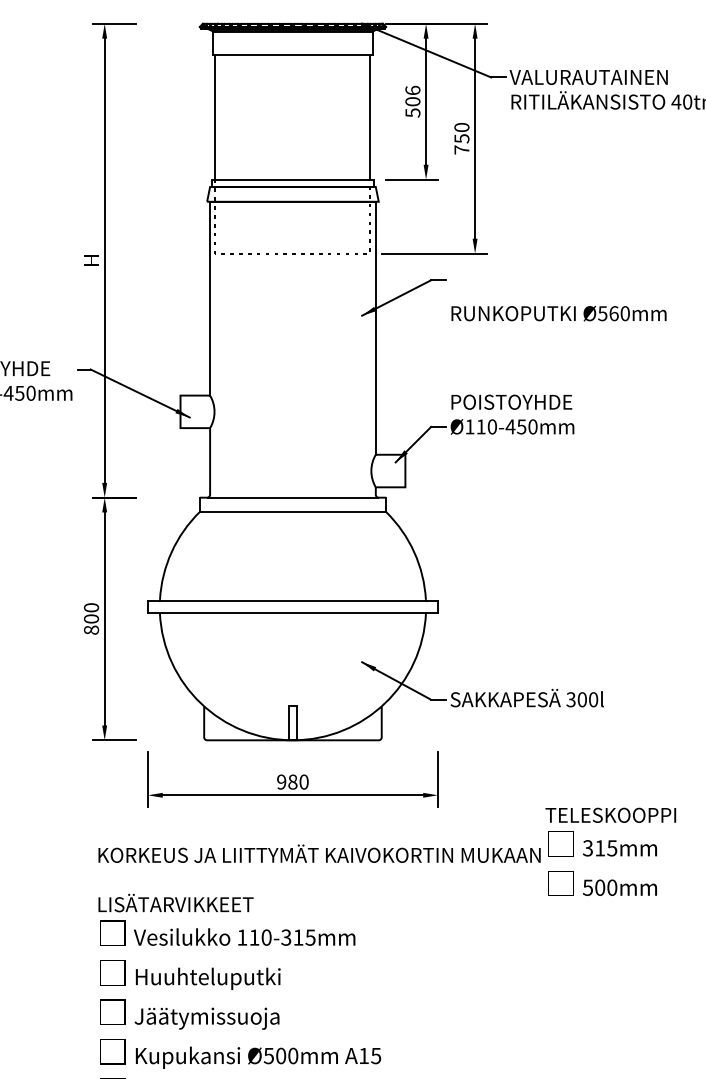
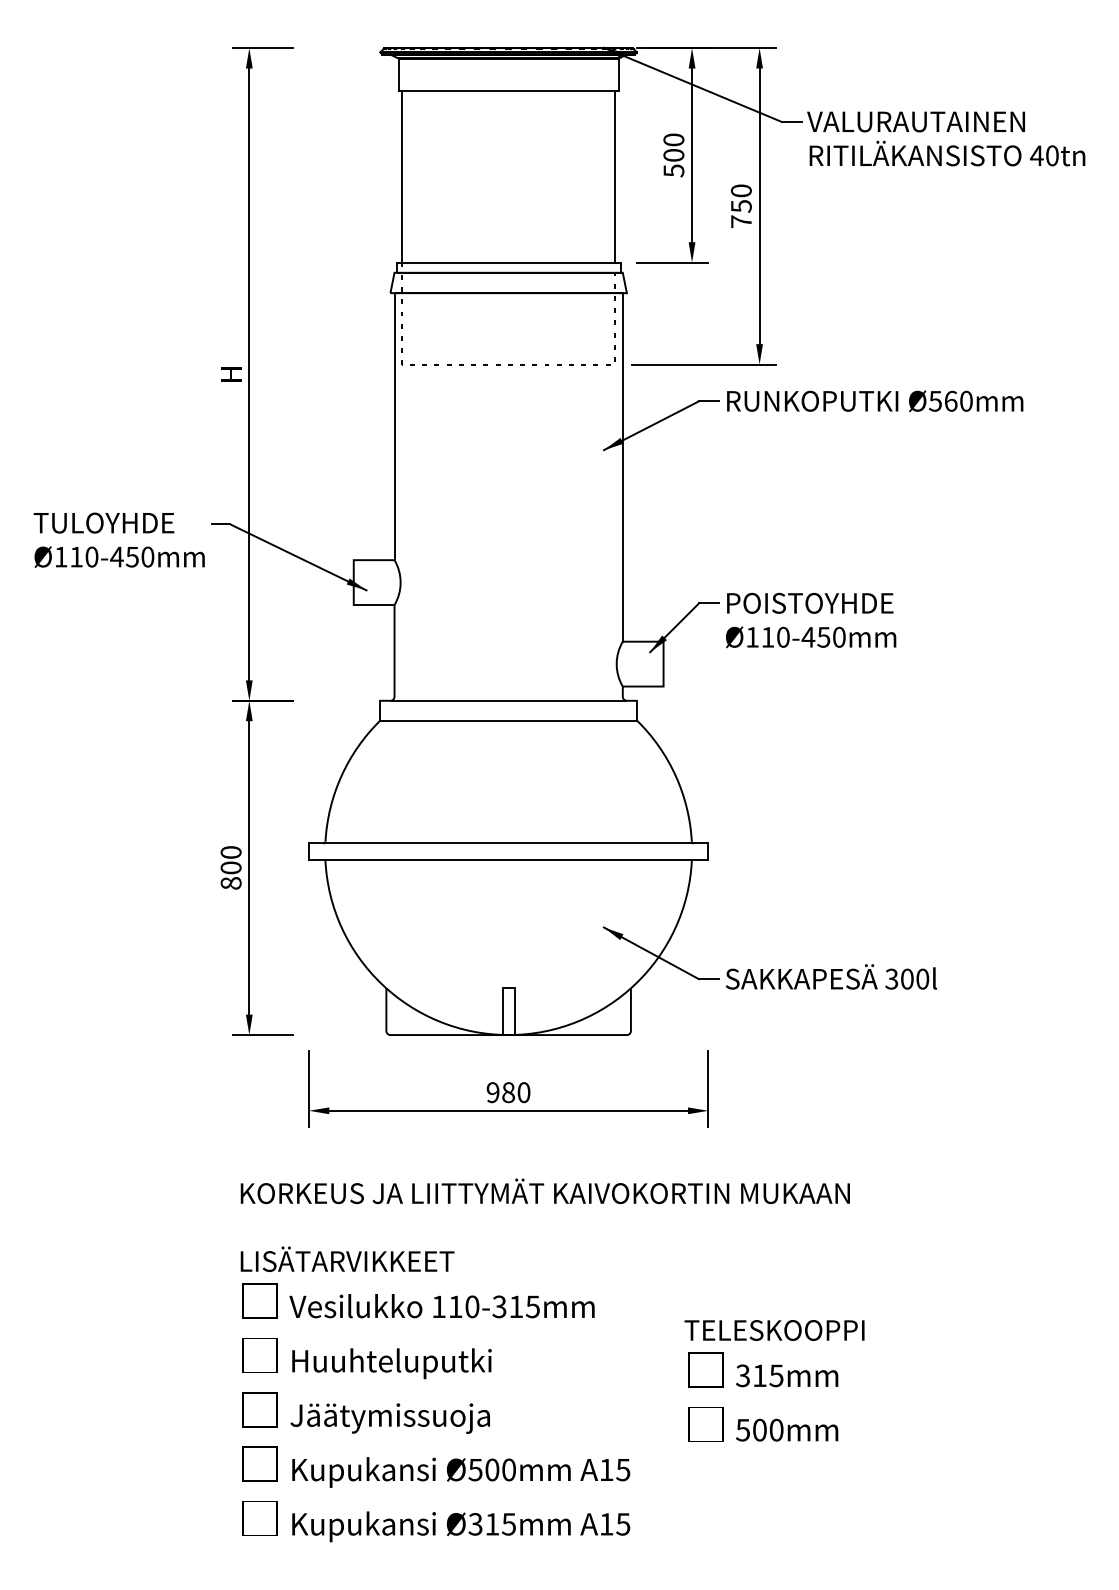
text: (412, 90) -> (673, 139), 506 -> 500
text: (559, 313) -> (875, 401), moved
text: (512, 414) -> (811, 620), moved
text: (610, 851) -> (774, 1380), moved

